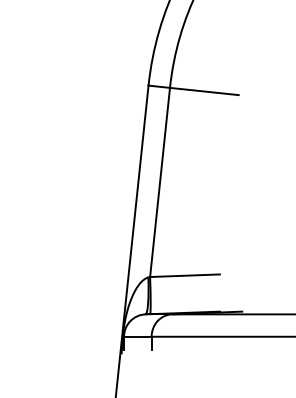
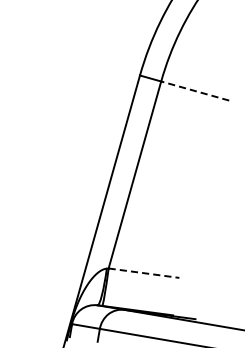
line: (204, 91) -> (195, 91), solid -> dashed
line: (185, 275) -> (144, 273), solid -> dashed

